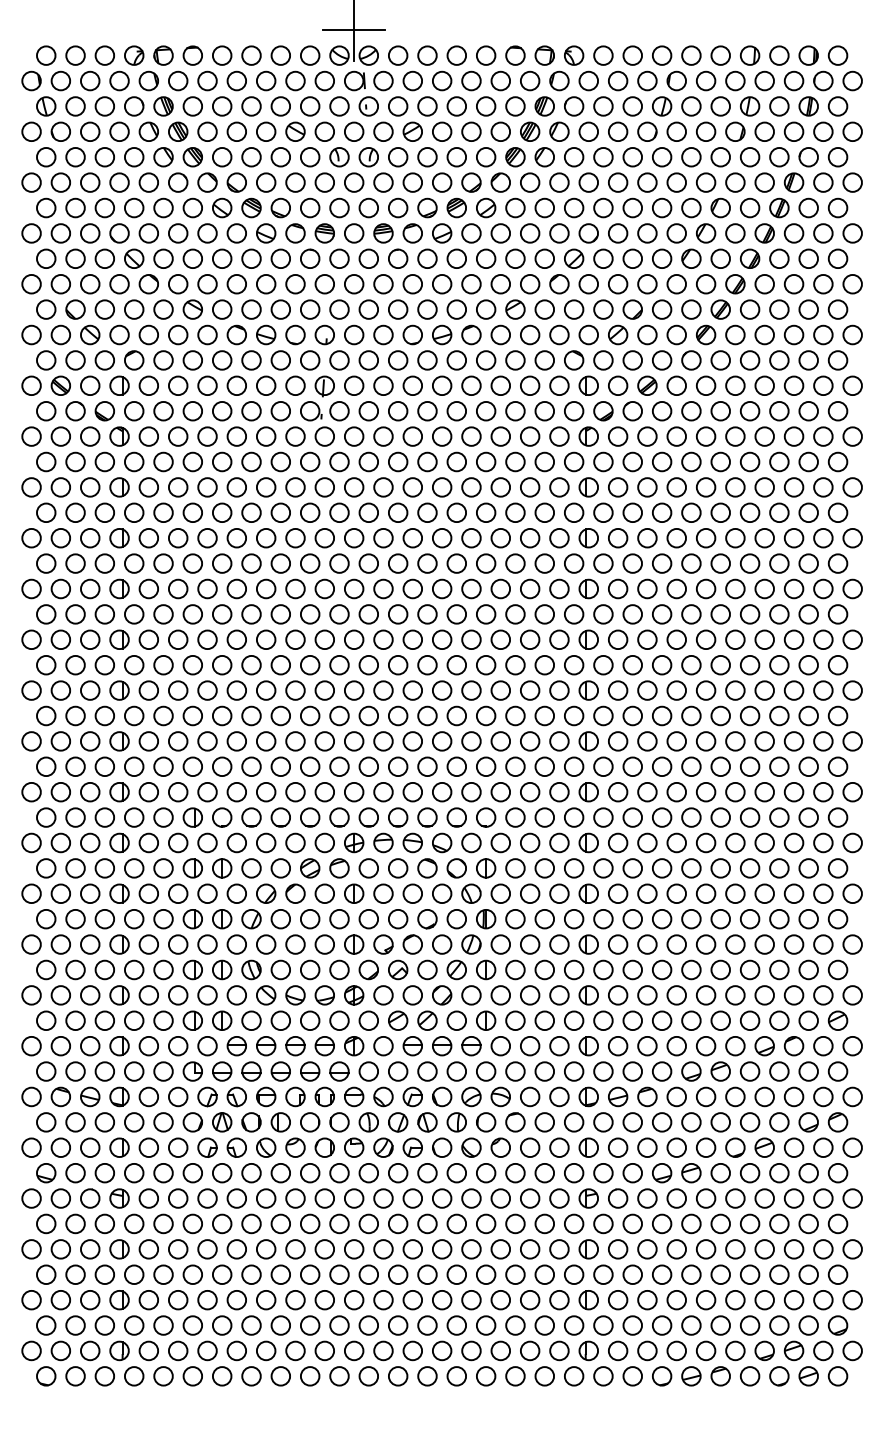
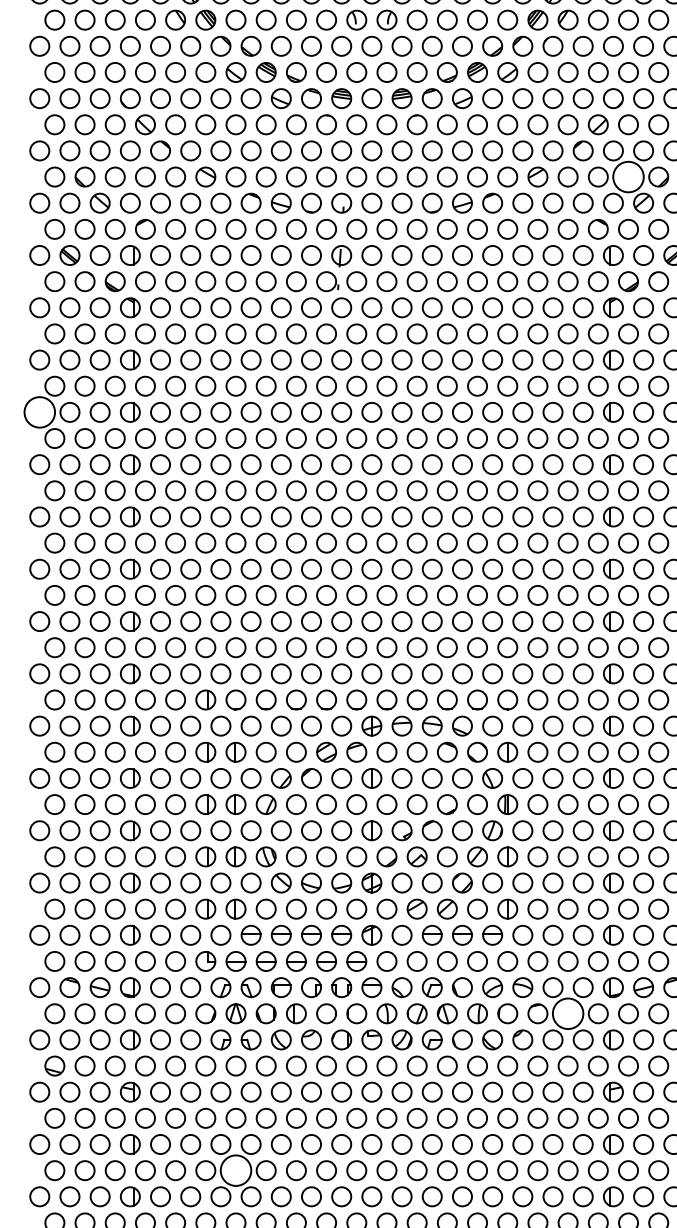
circle: (603, 309) -> (628, 176), size x1.6
circle: (31, 537) -> (39, 411), size x1.6
circle: (544, 1122) -> (567, 1013), size x1.6
circle: (221, 1274) -> (235, 1170), size x1.6

